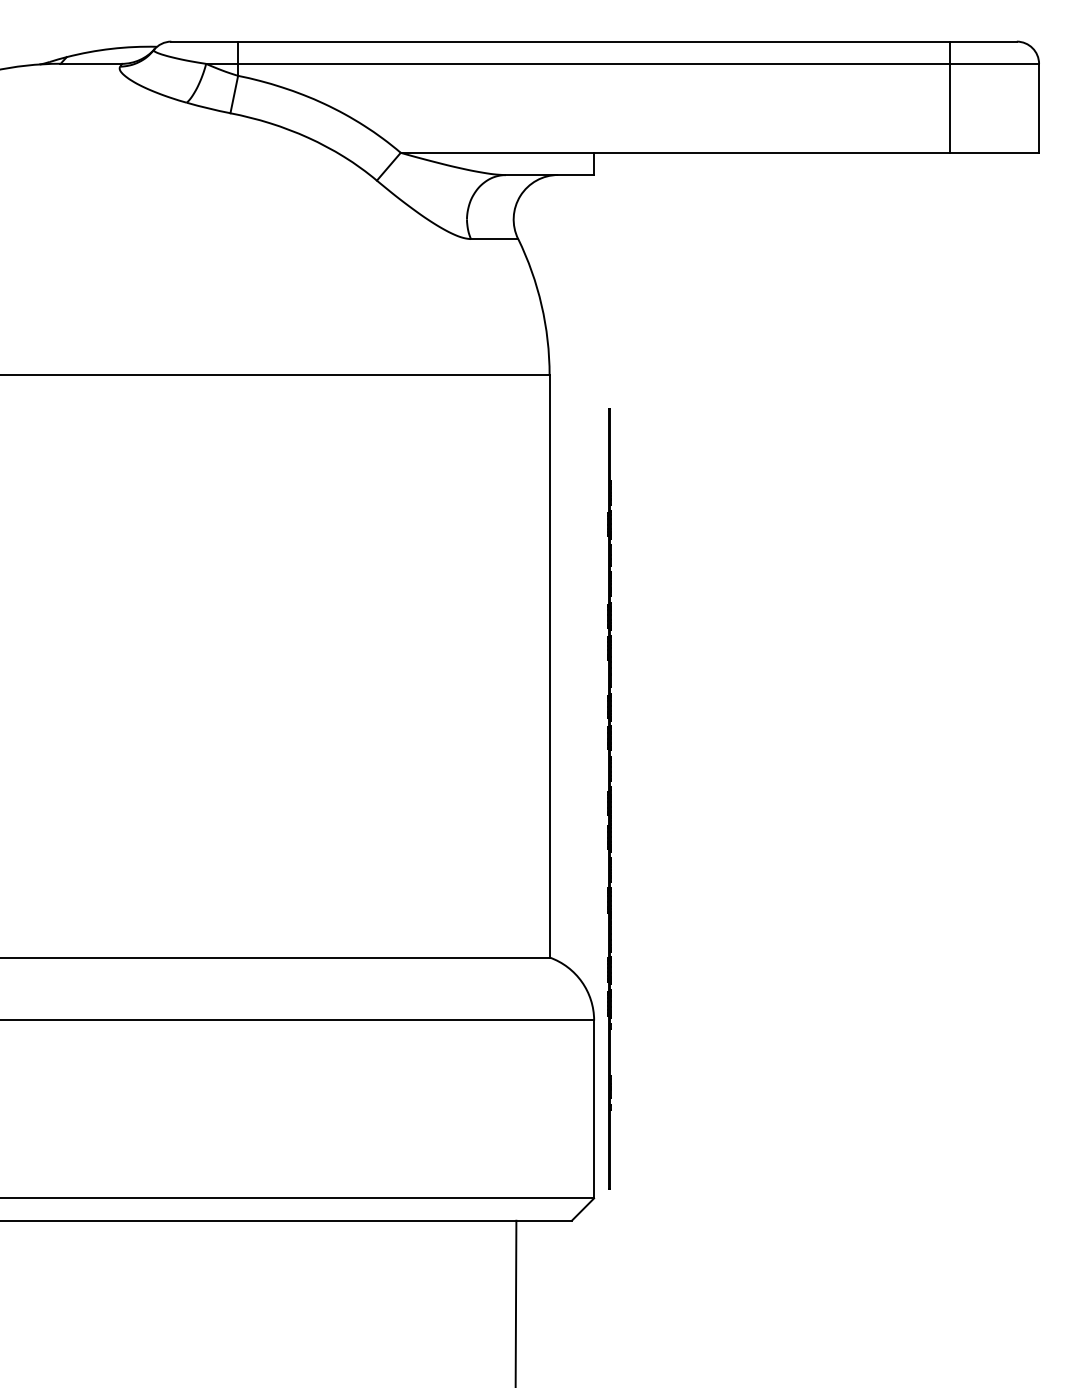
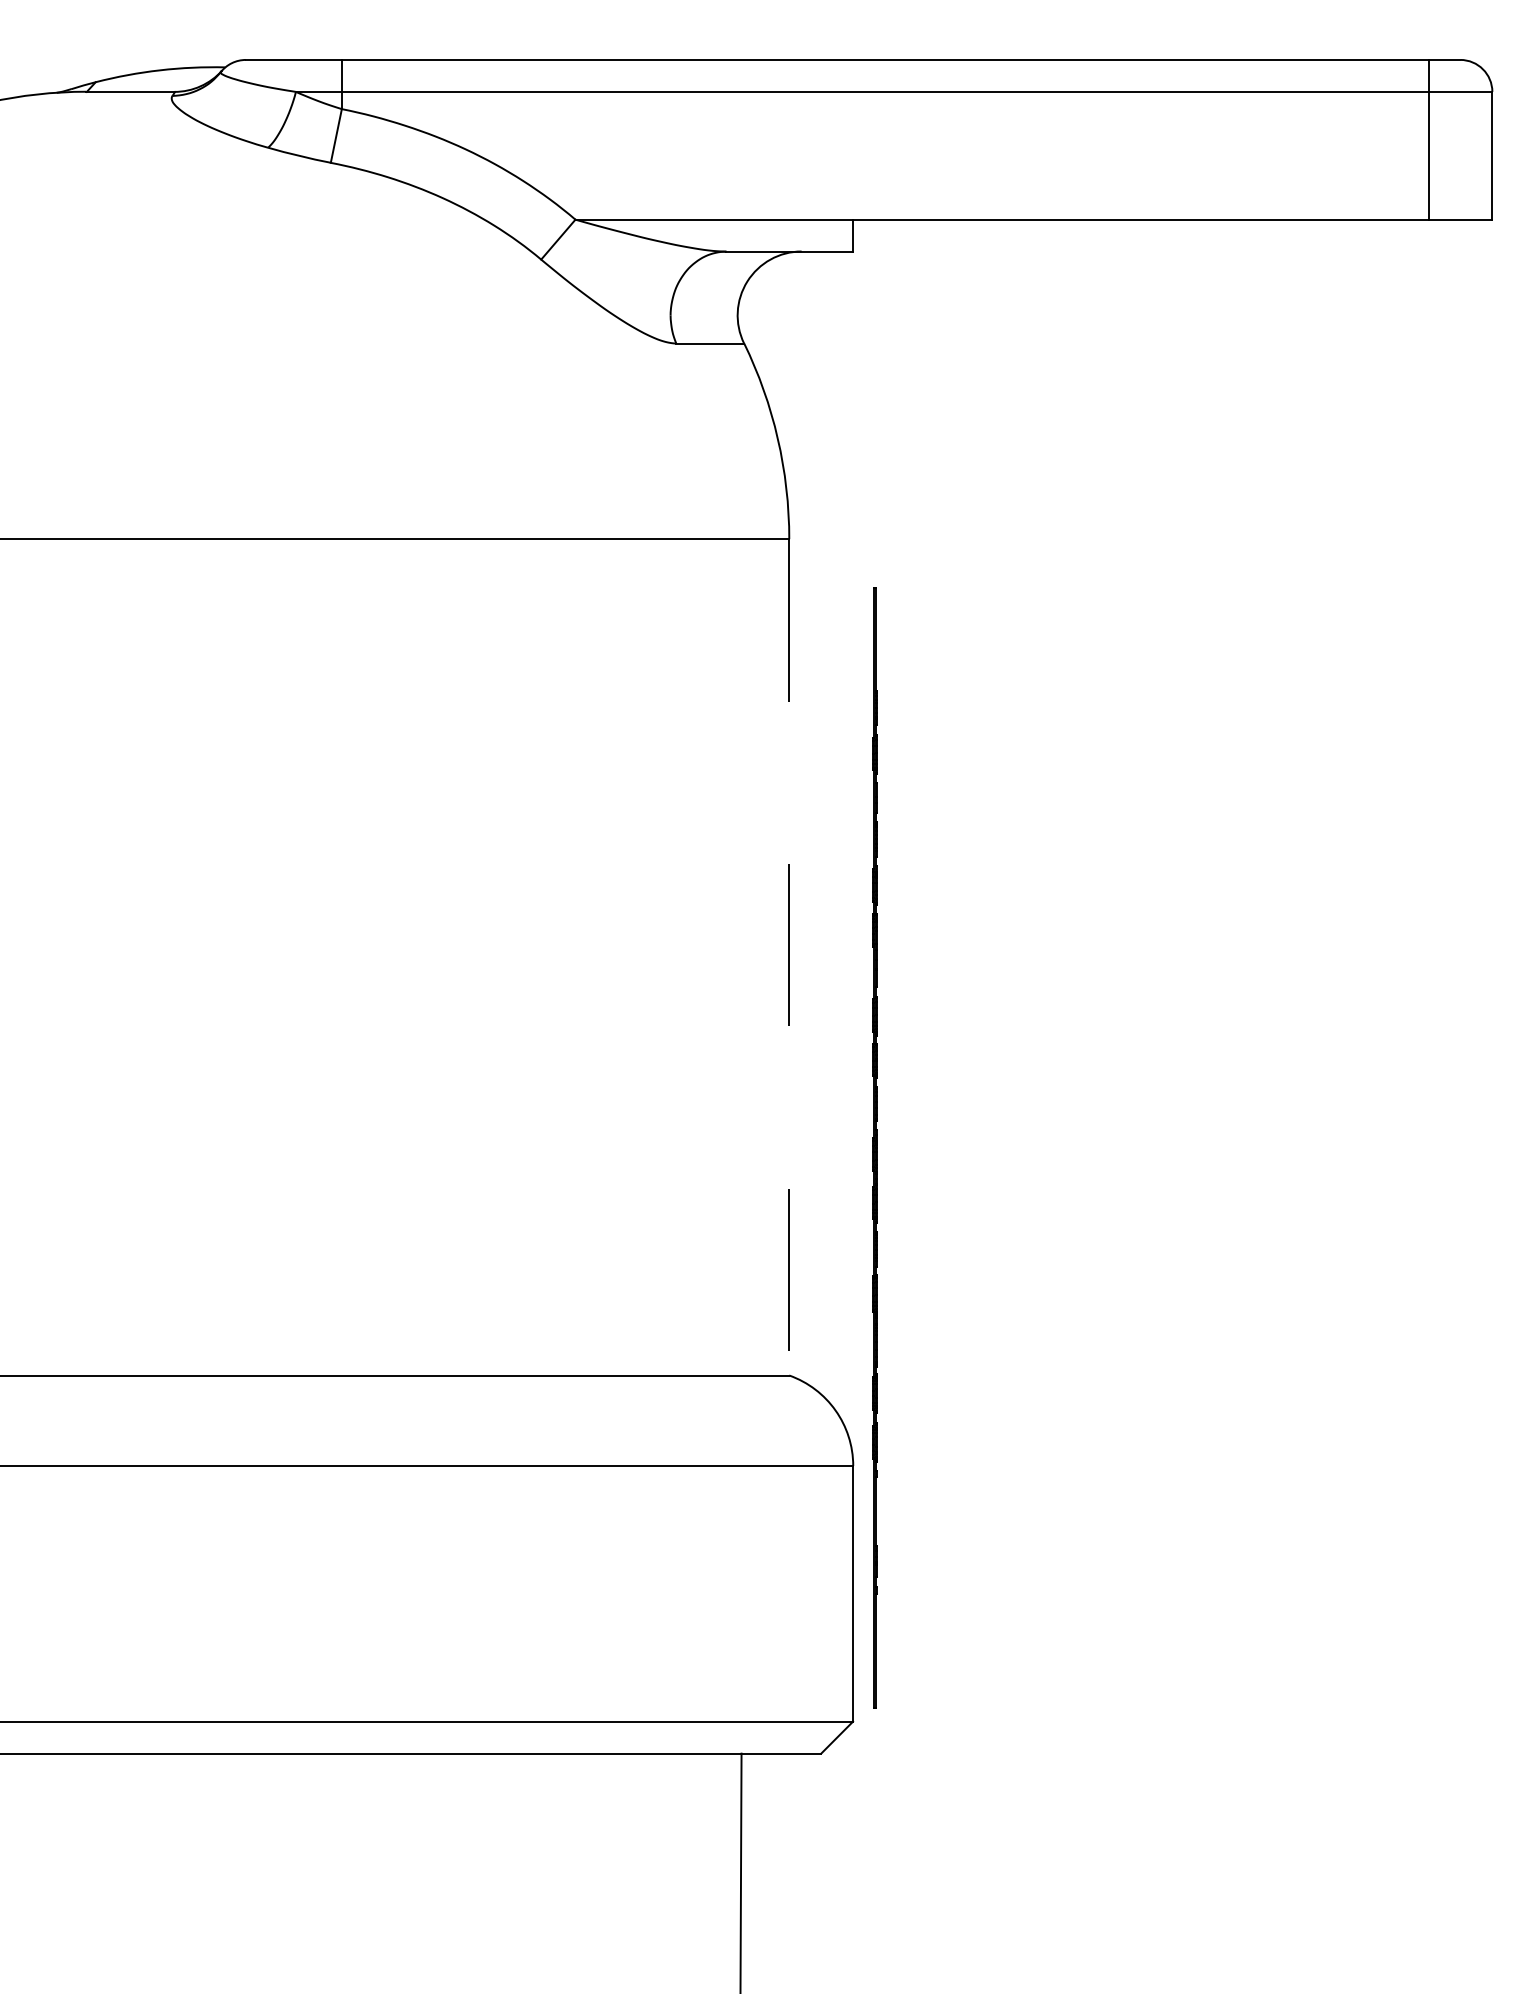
line: (950, 96) -> (1429, 138), moved
line: (549, 666) -> (789, 957), solid -> dashed

